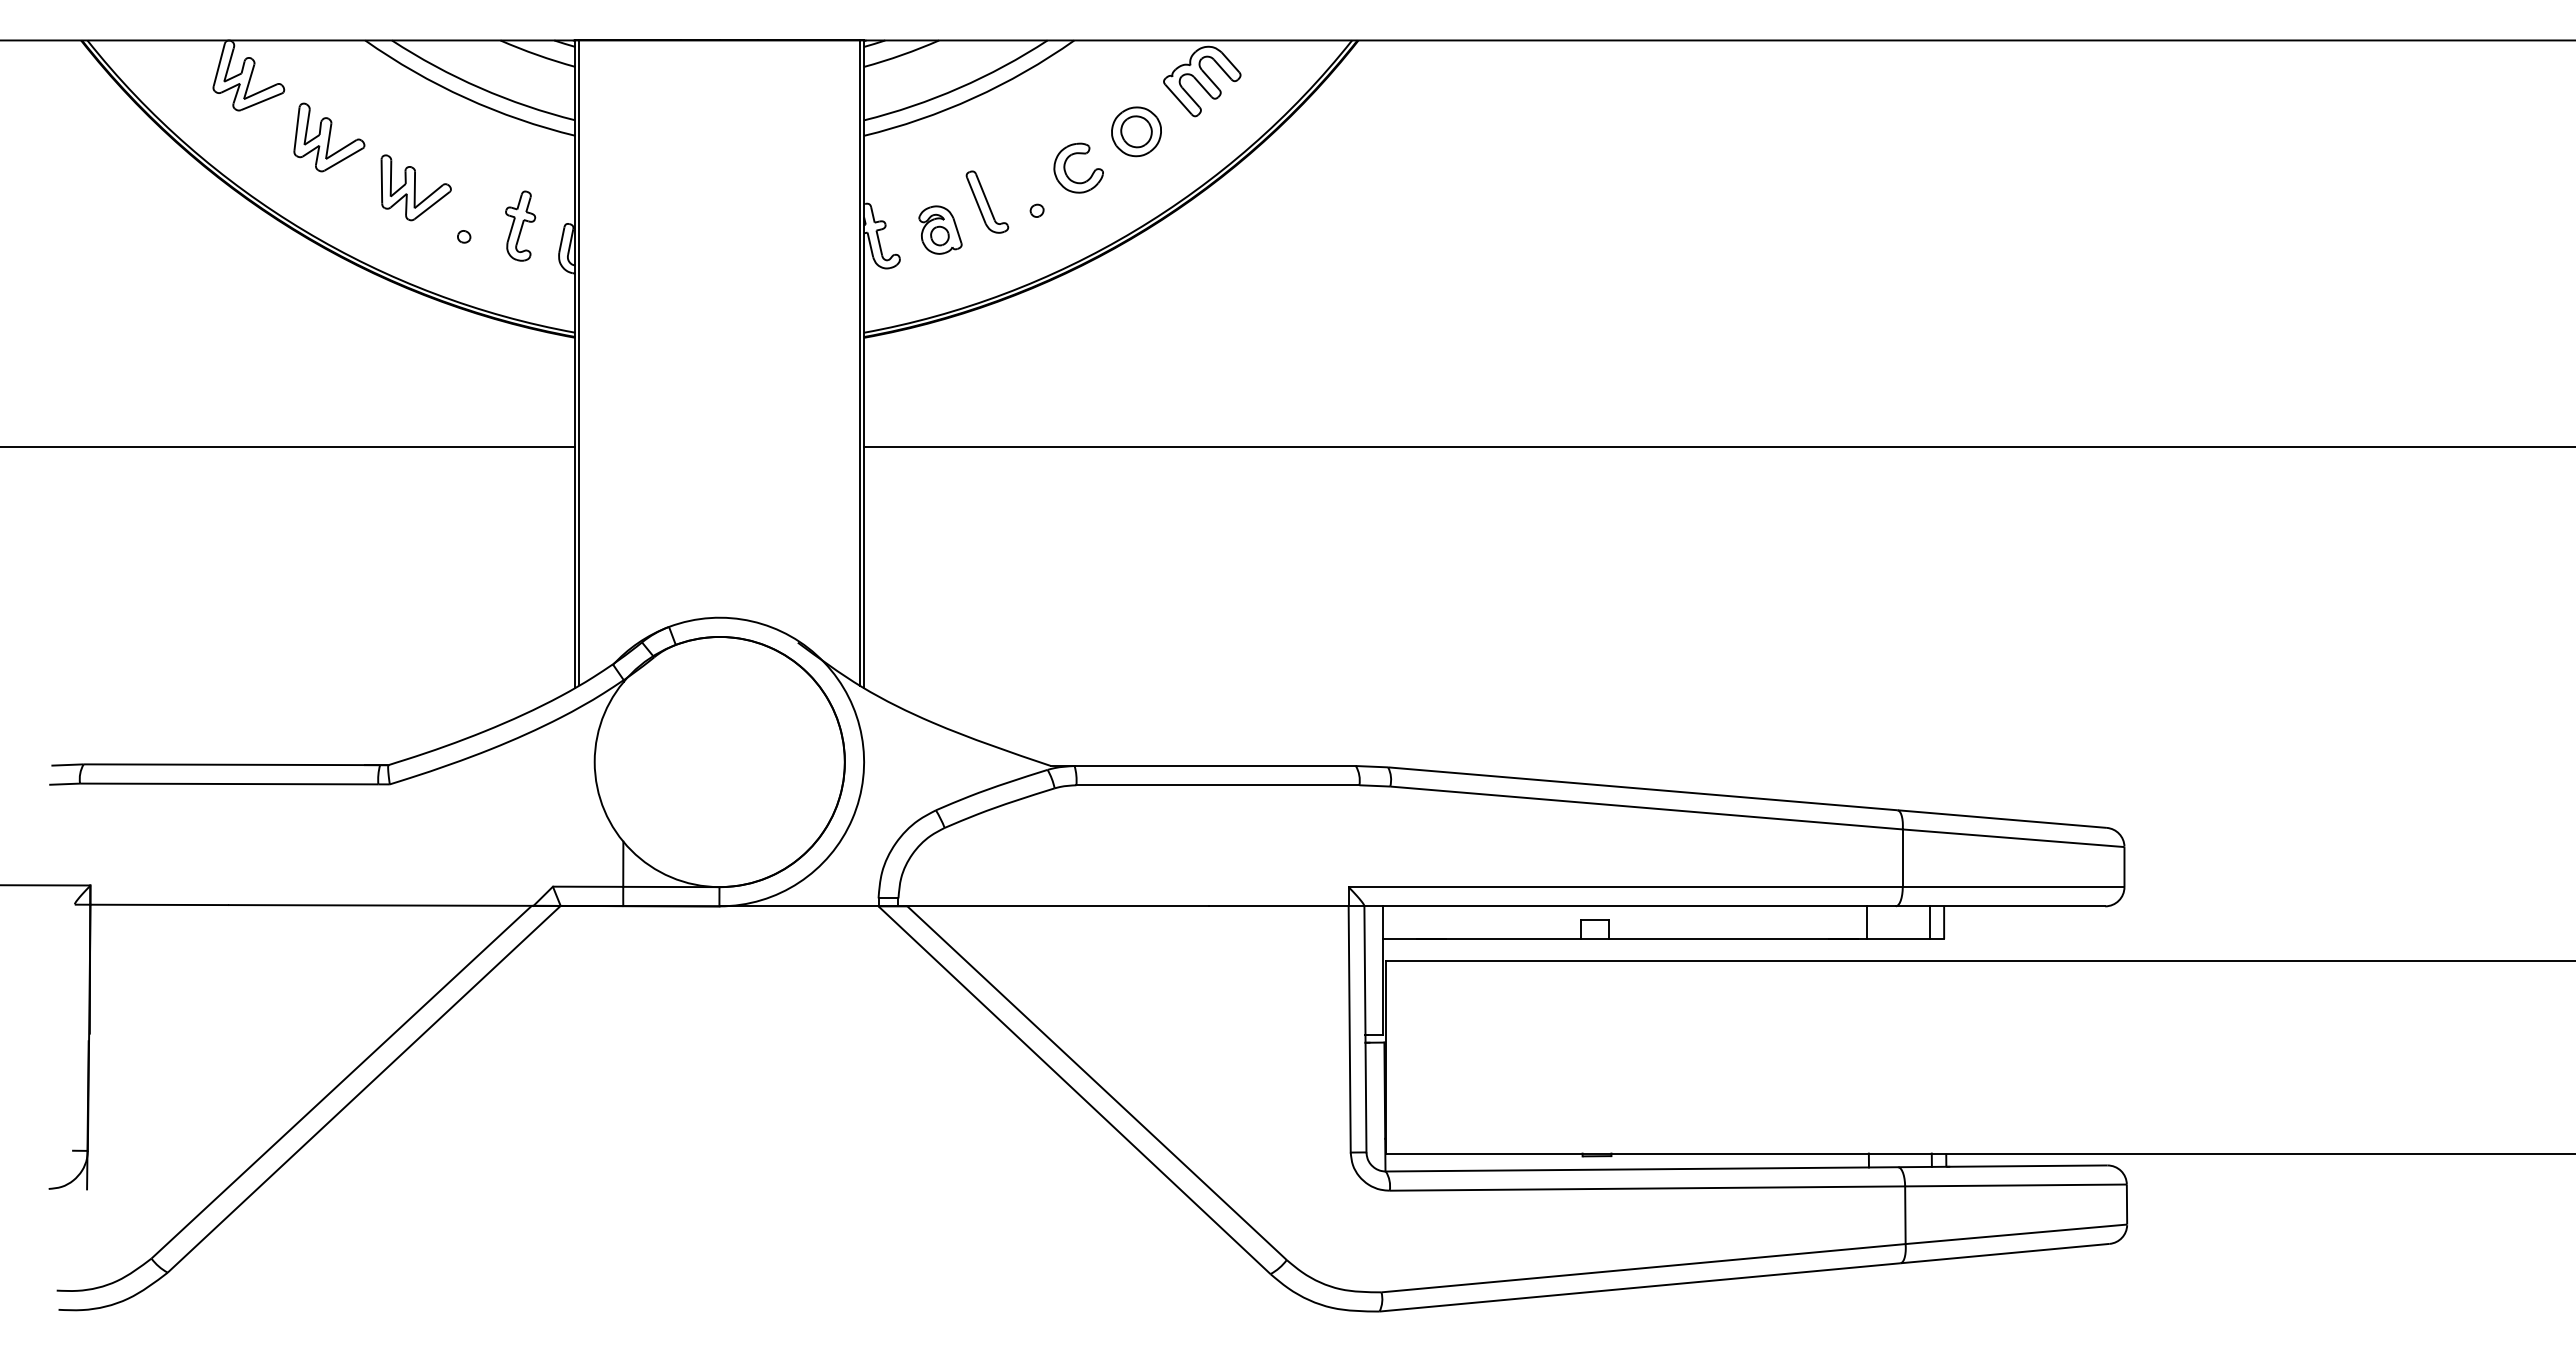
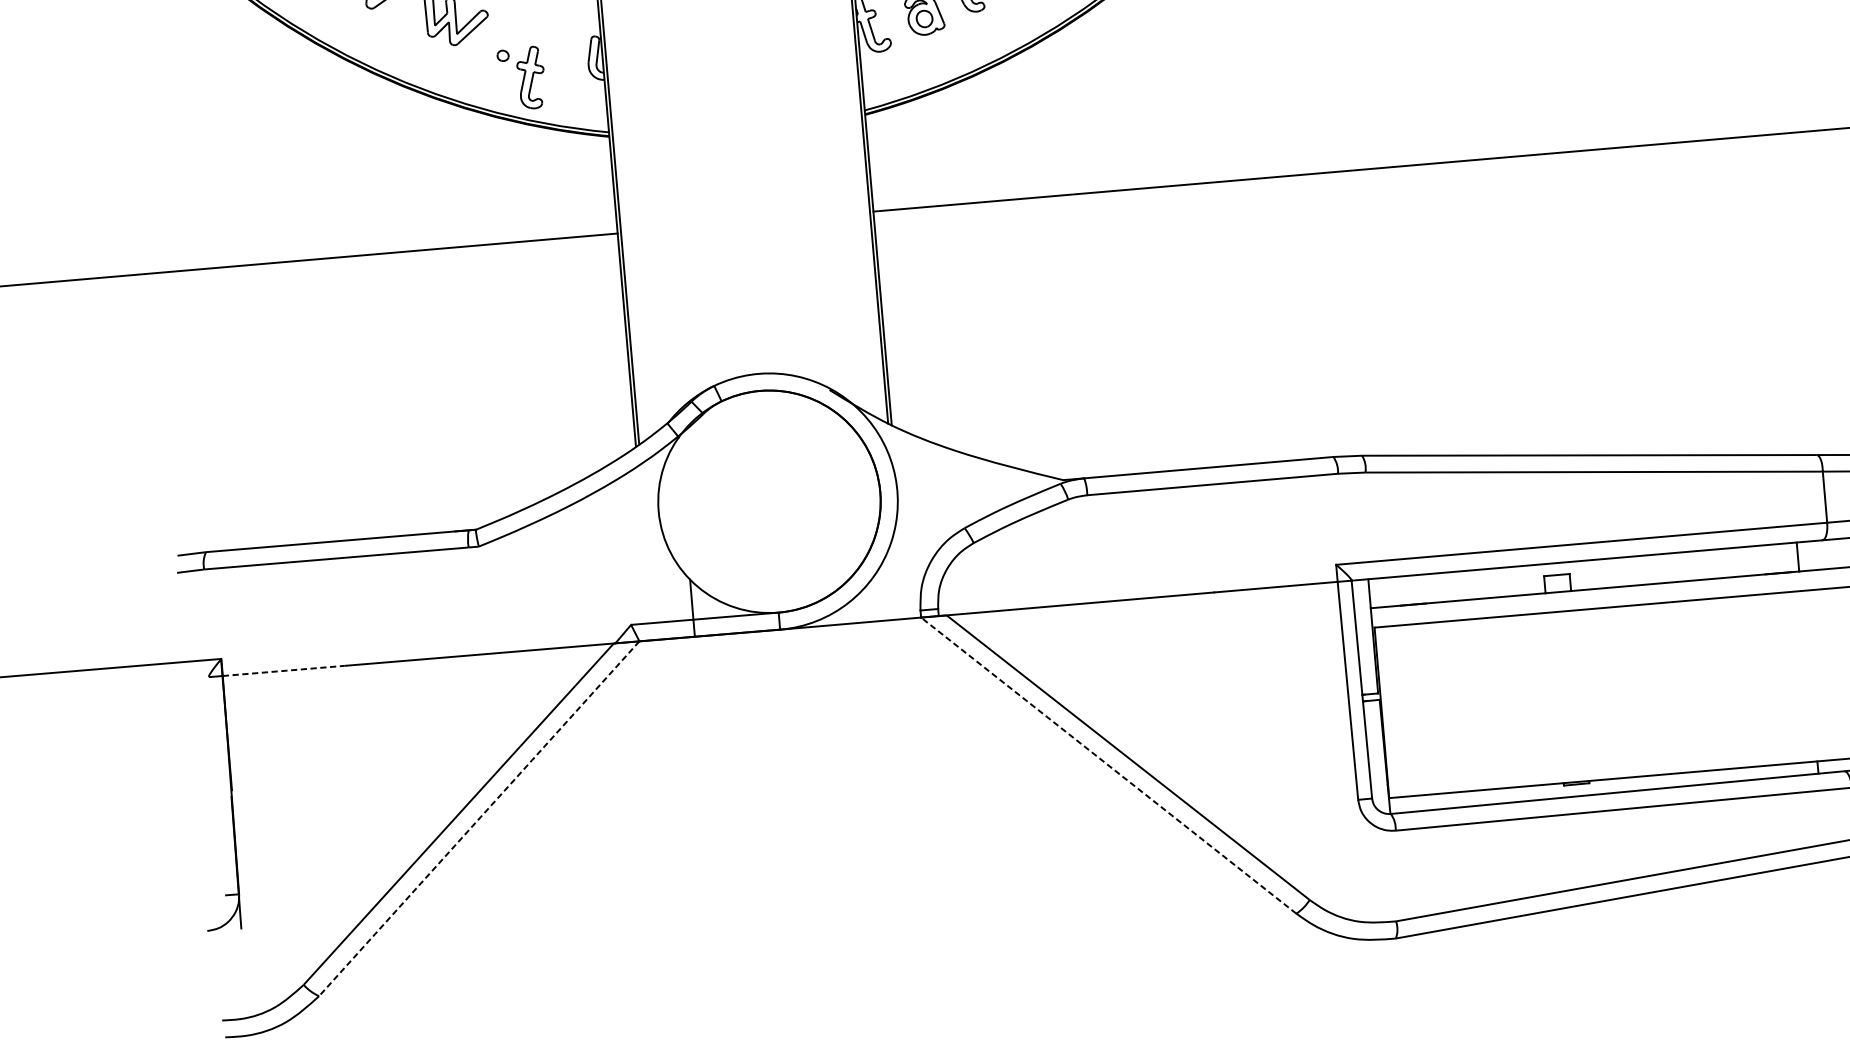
part: (520, 225) -> (531, 77), moved
line: (159, 904) -> (283, 670), solid -> dashed
line: (363, 1089) -> (478, 818), solid -> dashed
line: (1074, 1090) -> (1108, 765), solid -> dashed

